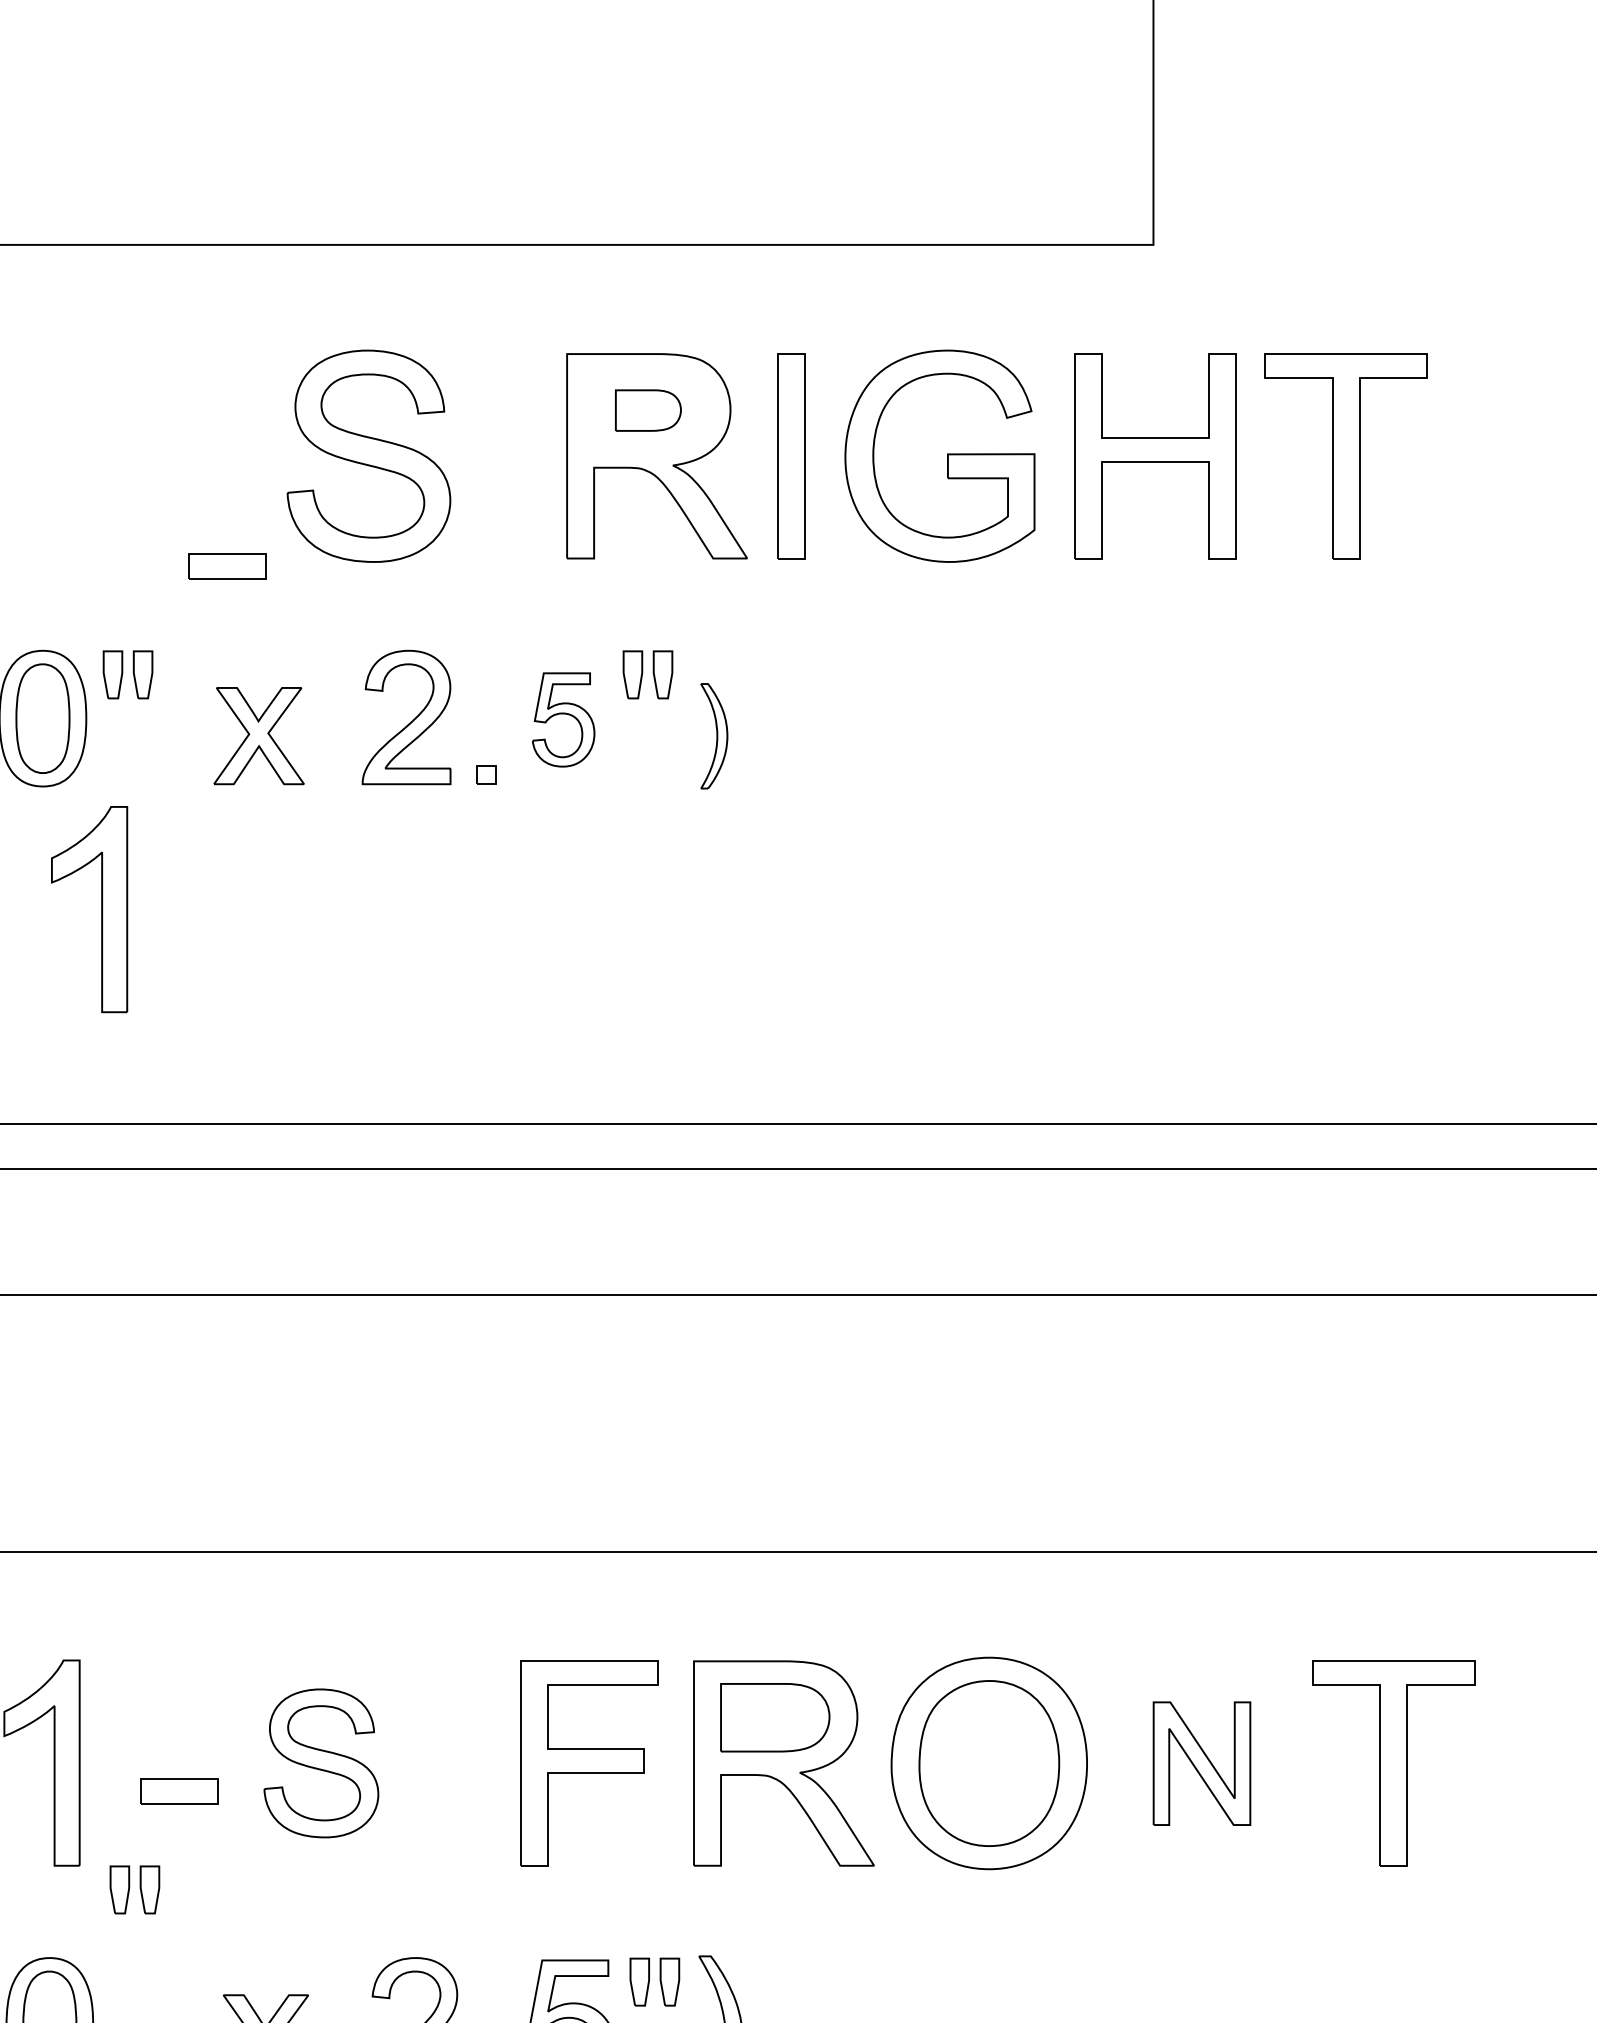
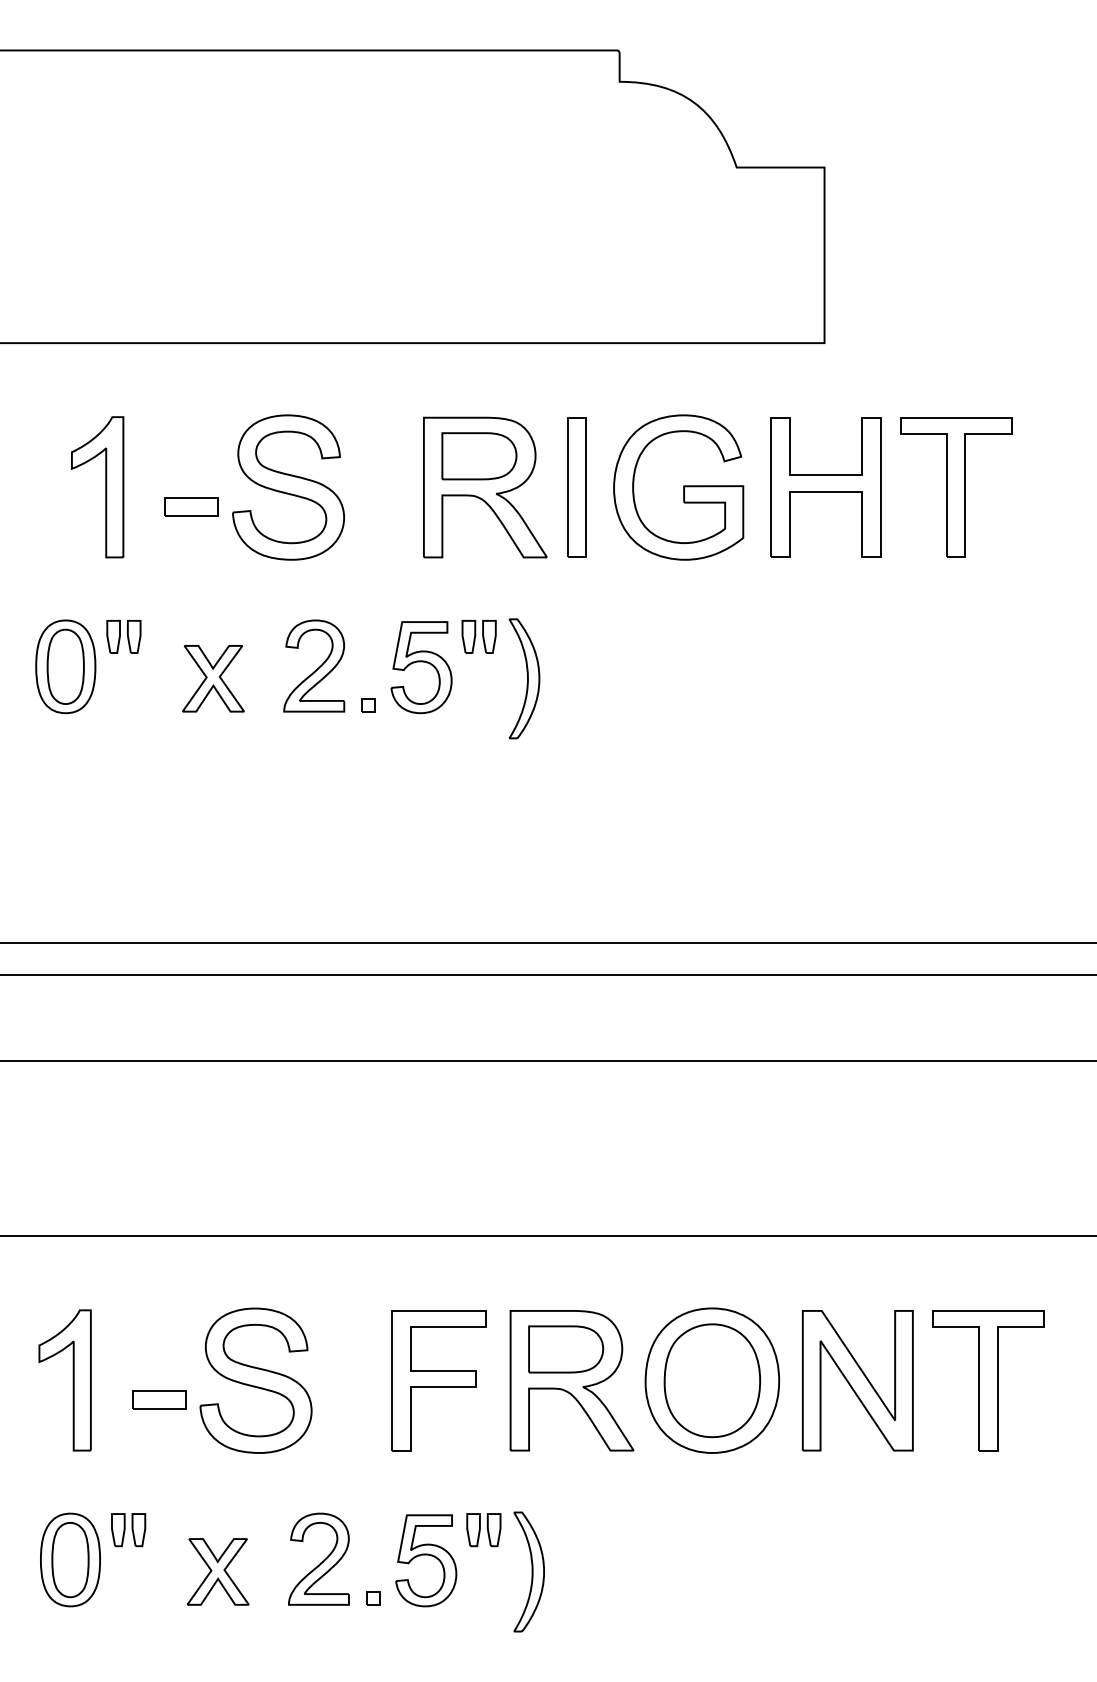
part: (648, 410) -> (479, 456), size x1.67
part: (226, 565) -> (191, 506), moved
part: (563, 719) -> (421, 667), size x1.43
part: (714, 735) -> (524, 678), size x1.67
part: (101, 909) -> (105, 487), moved
part: (320, 1763) -> (255, 1380), size x1.43
part: (1201, 1763) -> (857, 1380), size x1.67
part: (134, 1890) -> (128, 1530), moved

